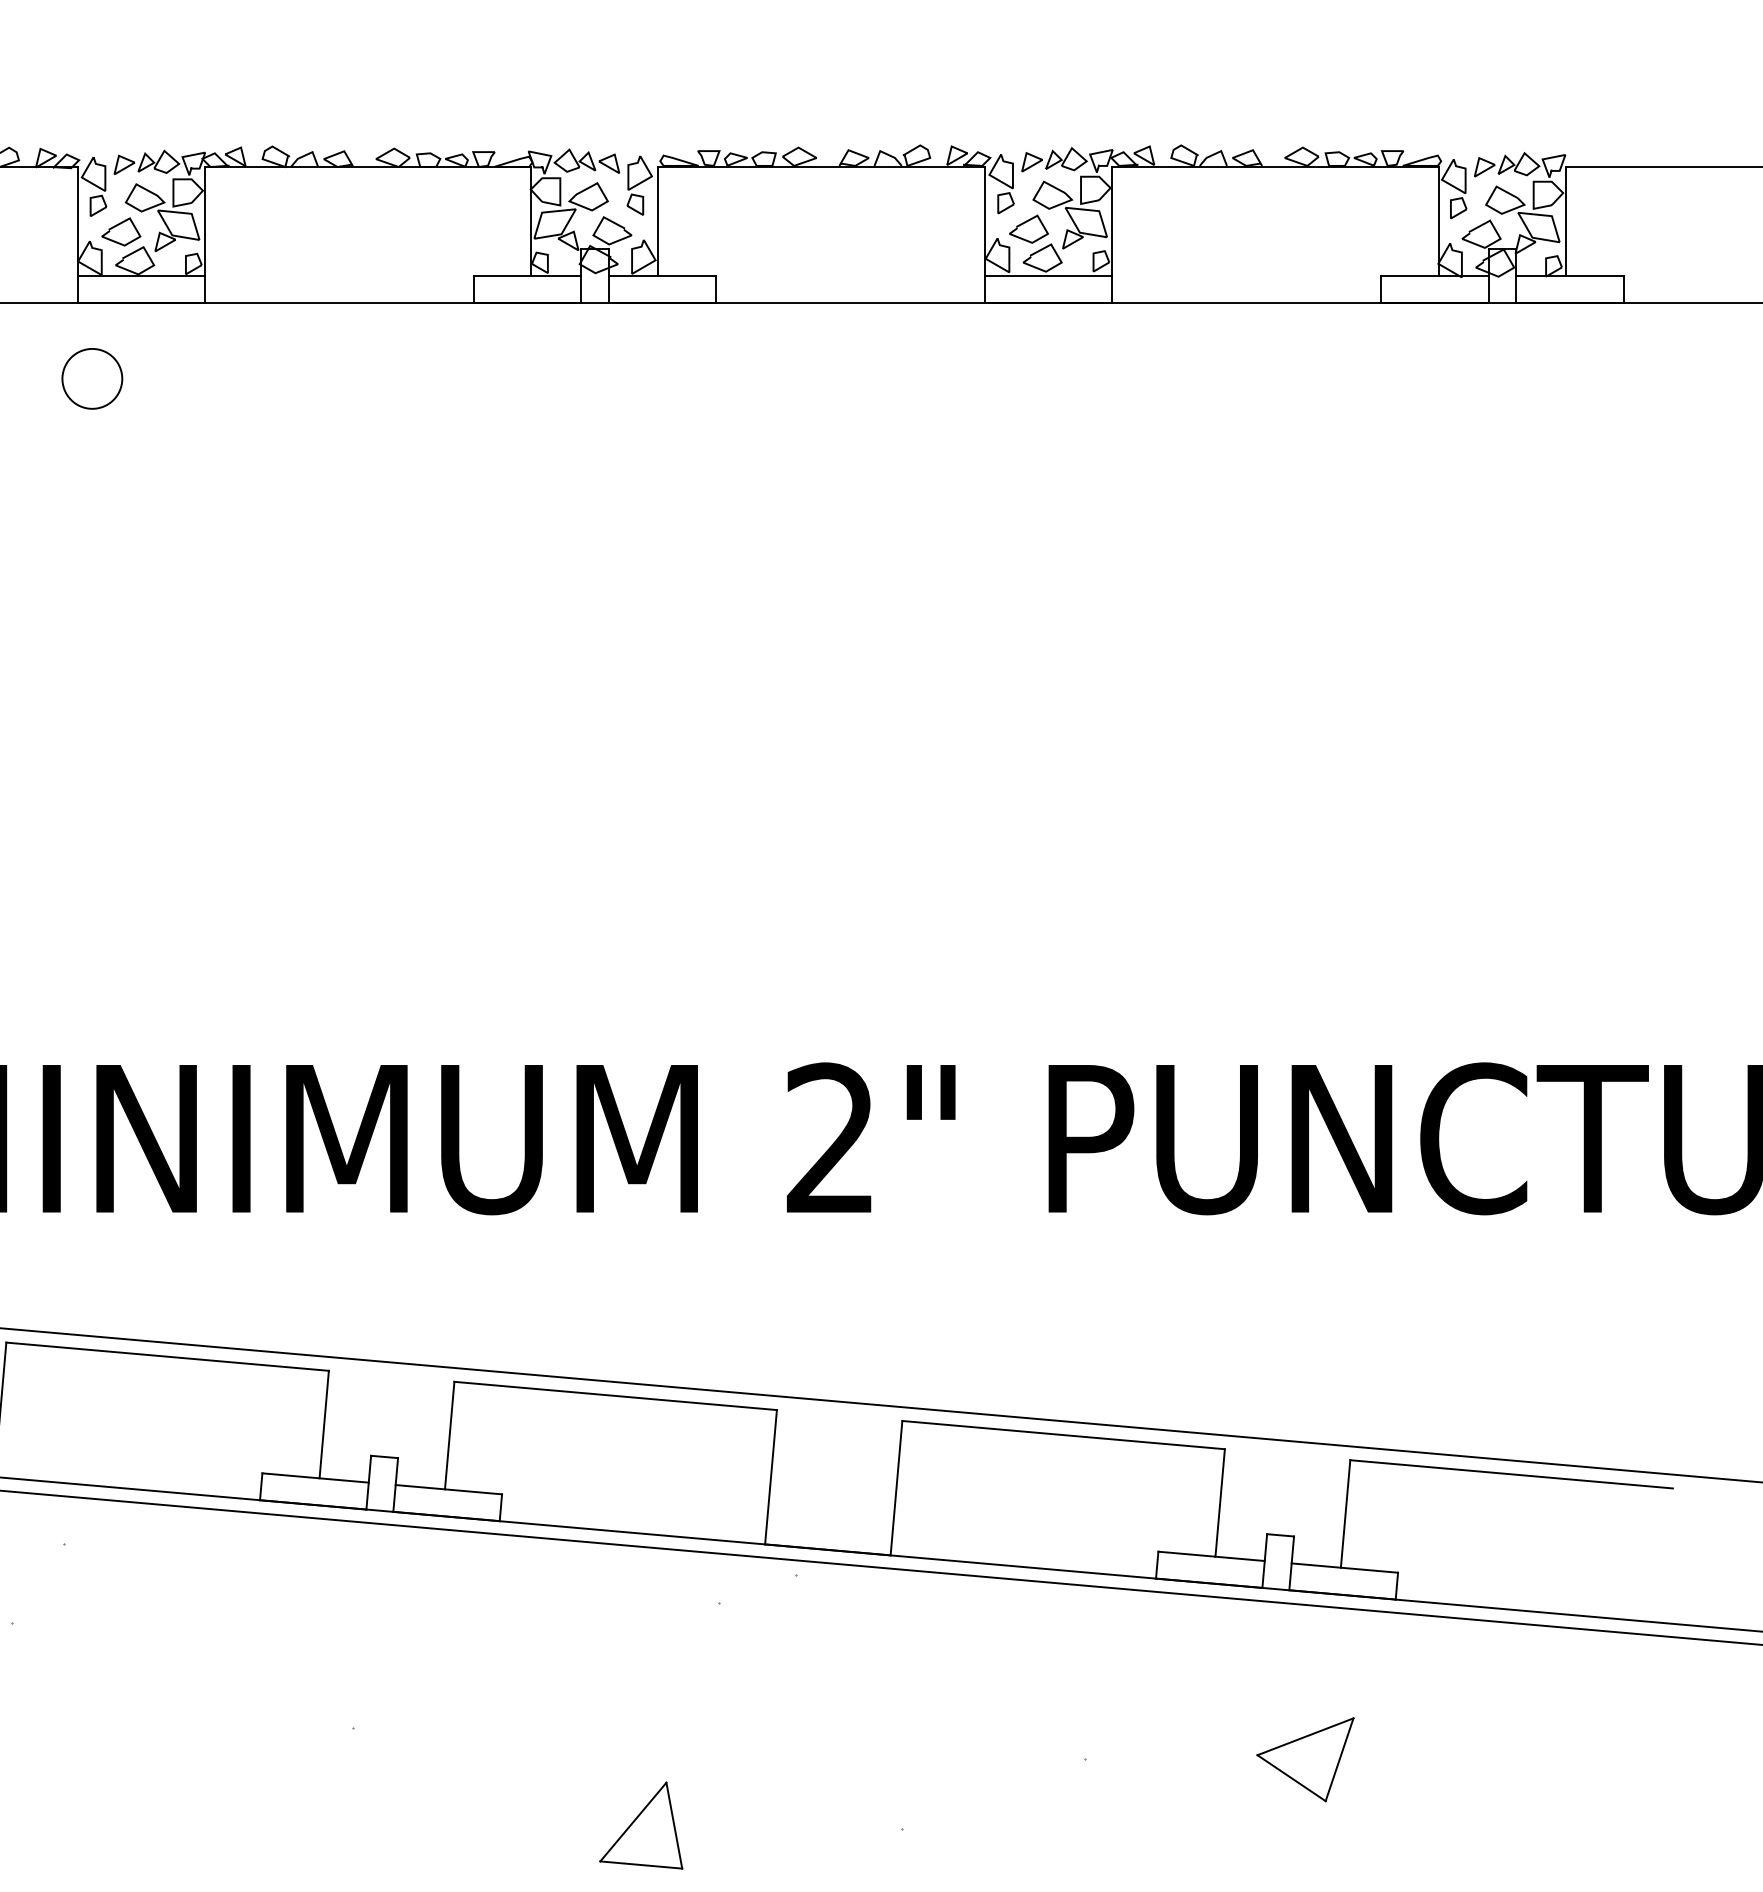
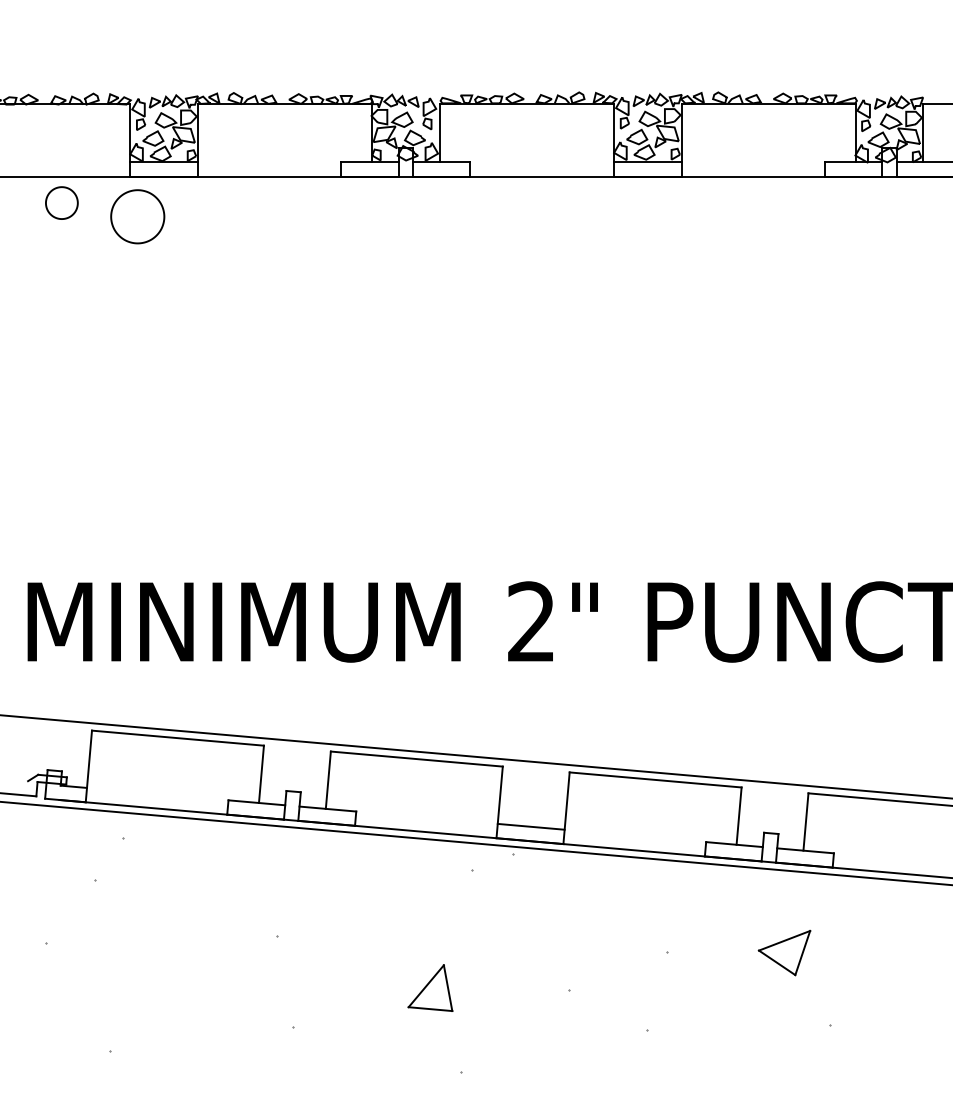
part: (91, 378) -> (137, 216), size x1.67
line: (828, 1522) -> (530, 826), added

